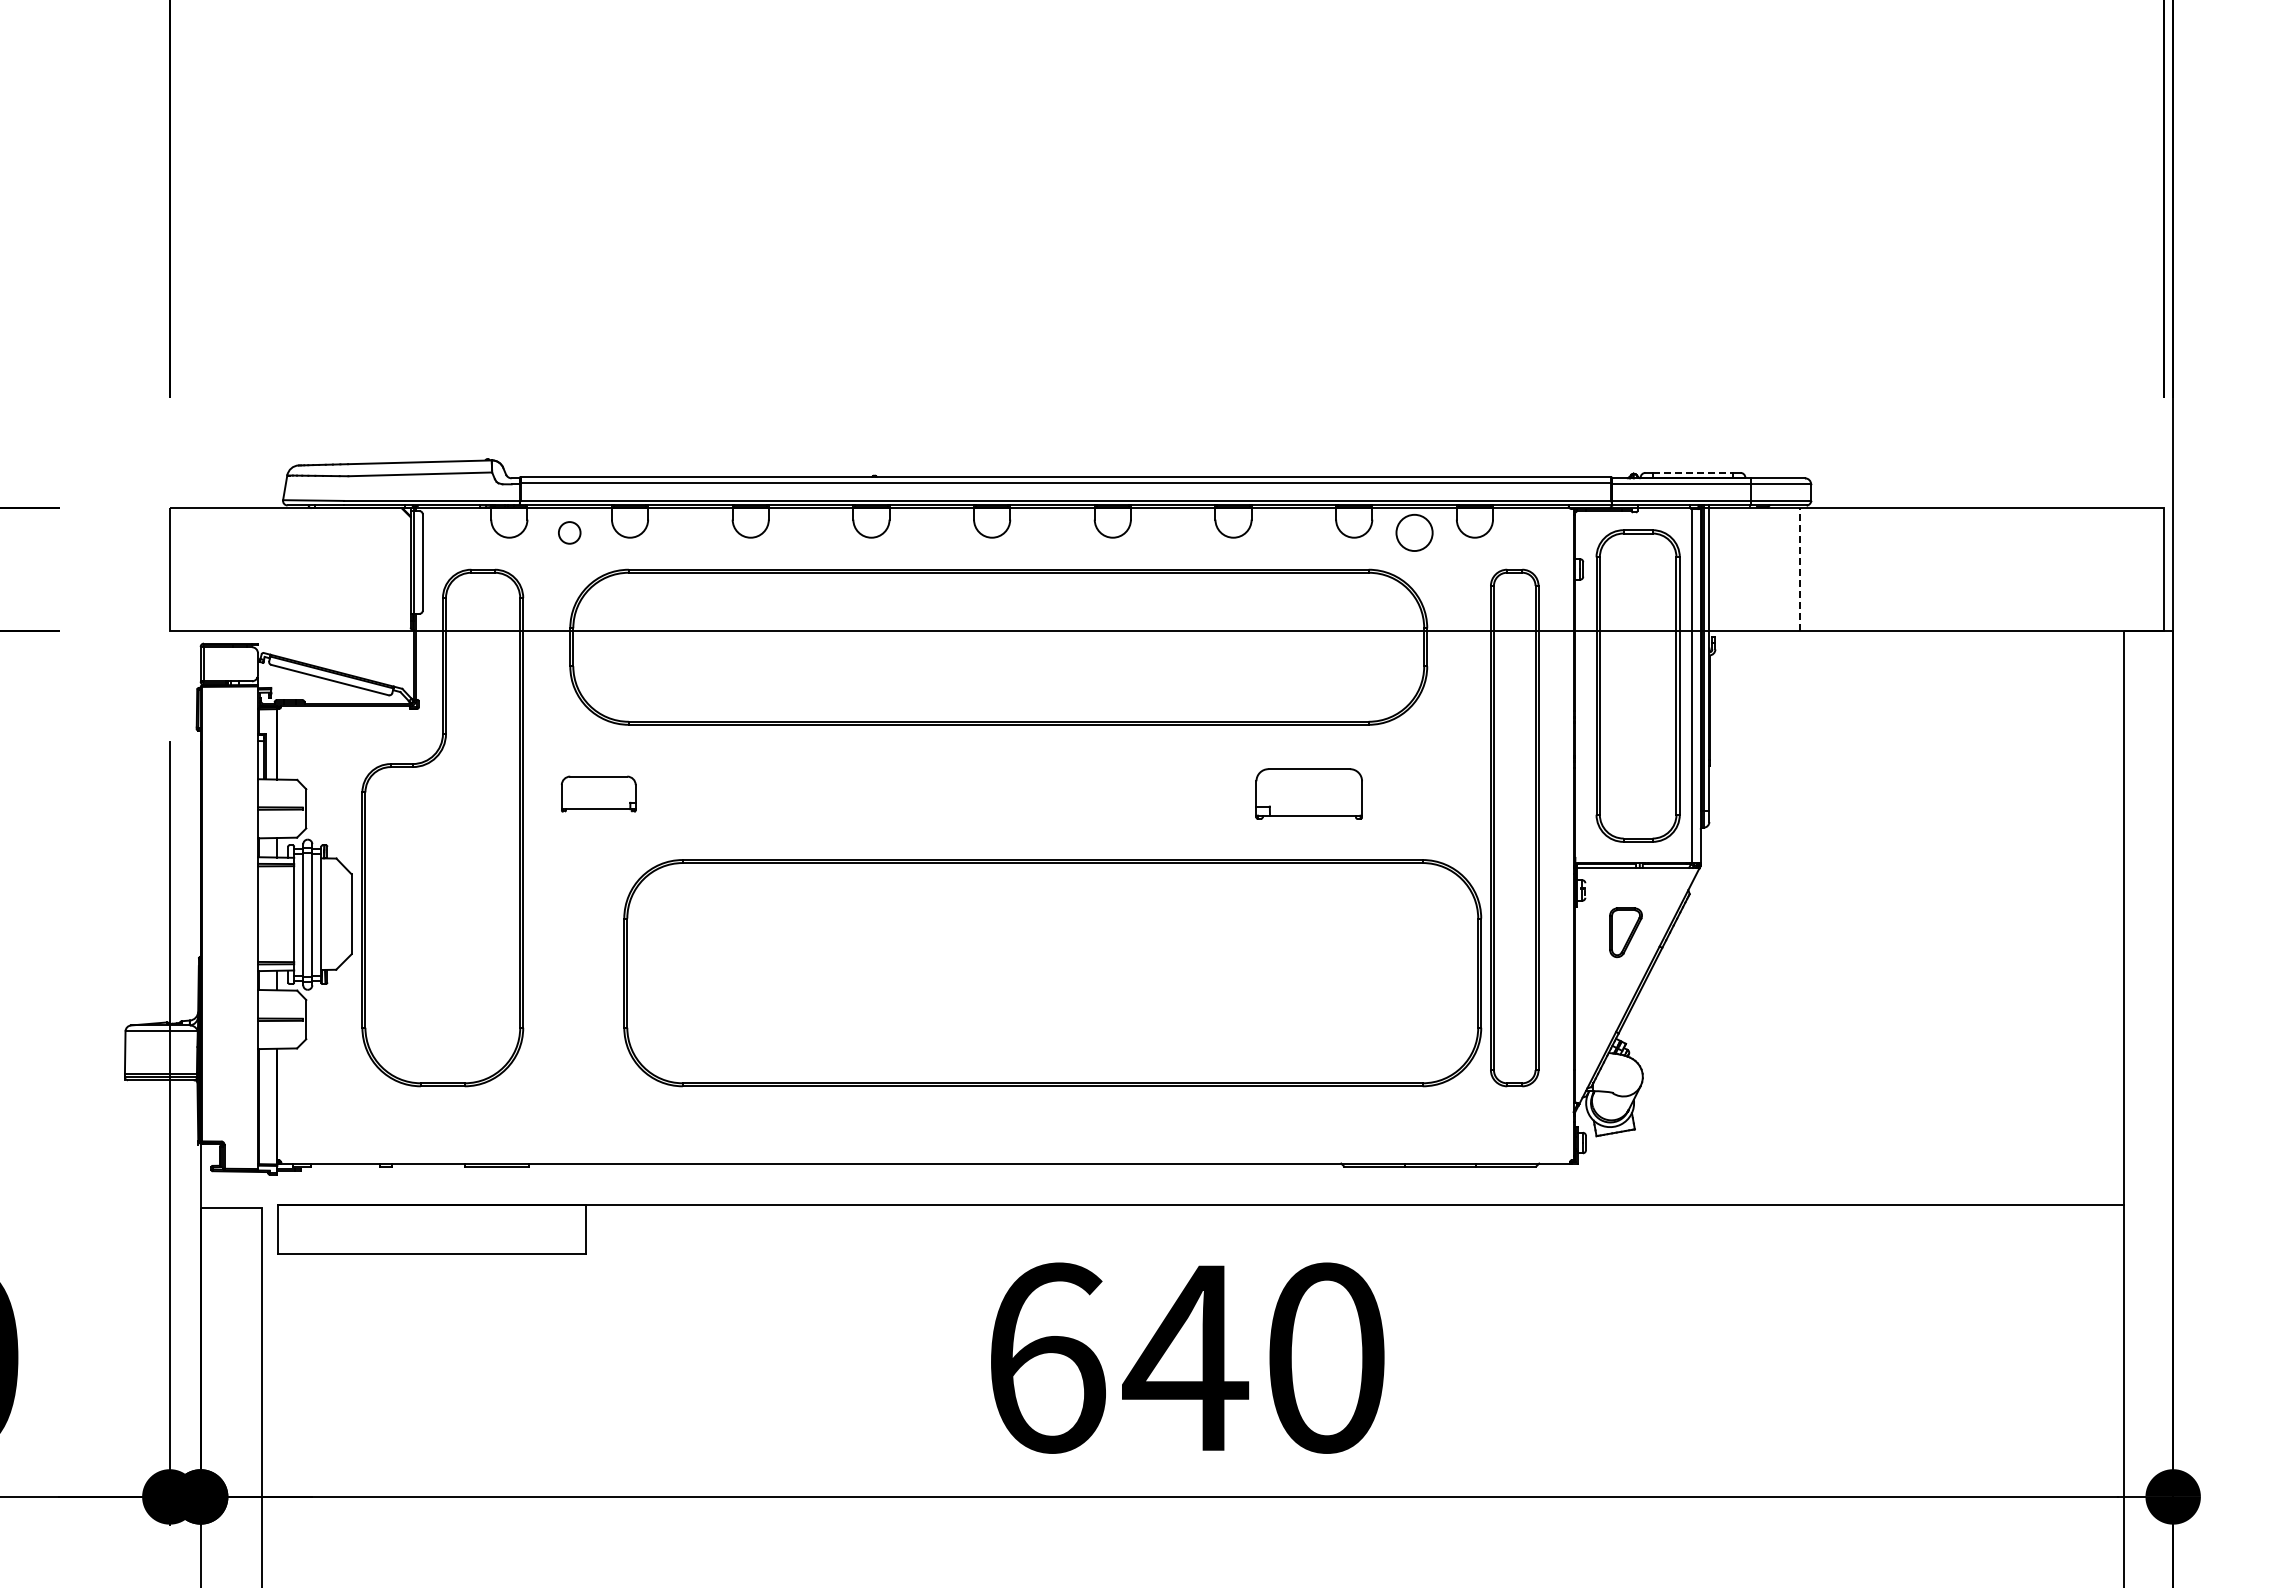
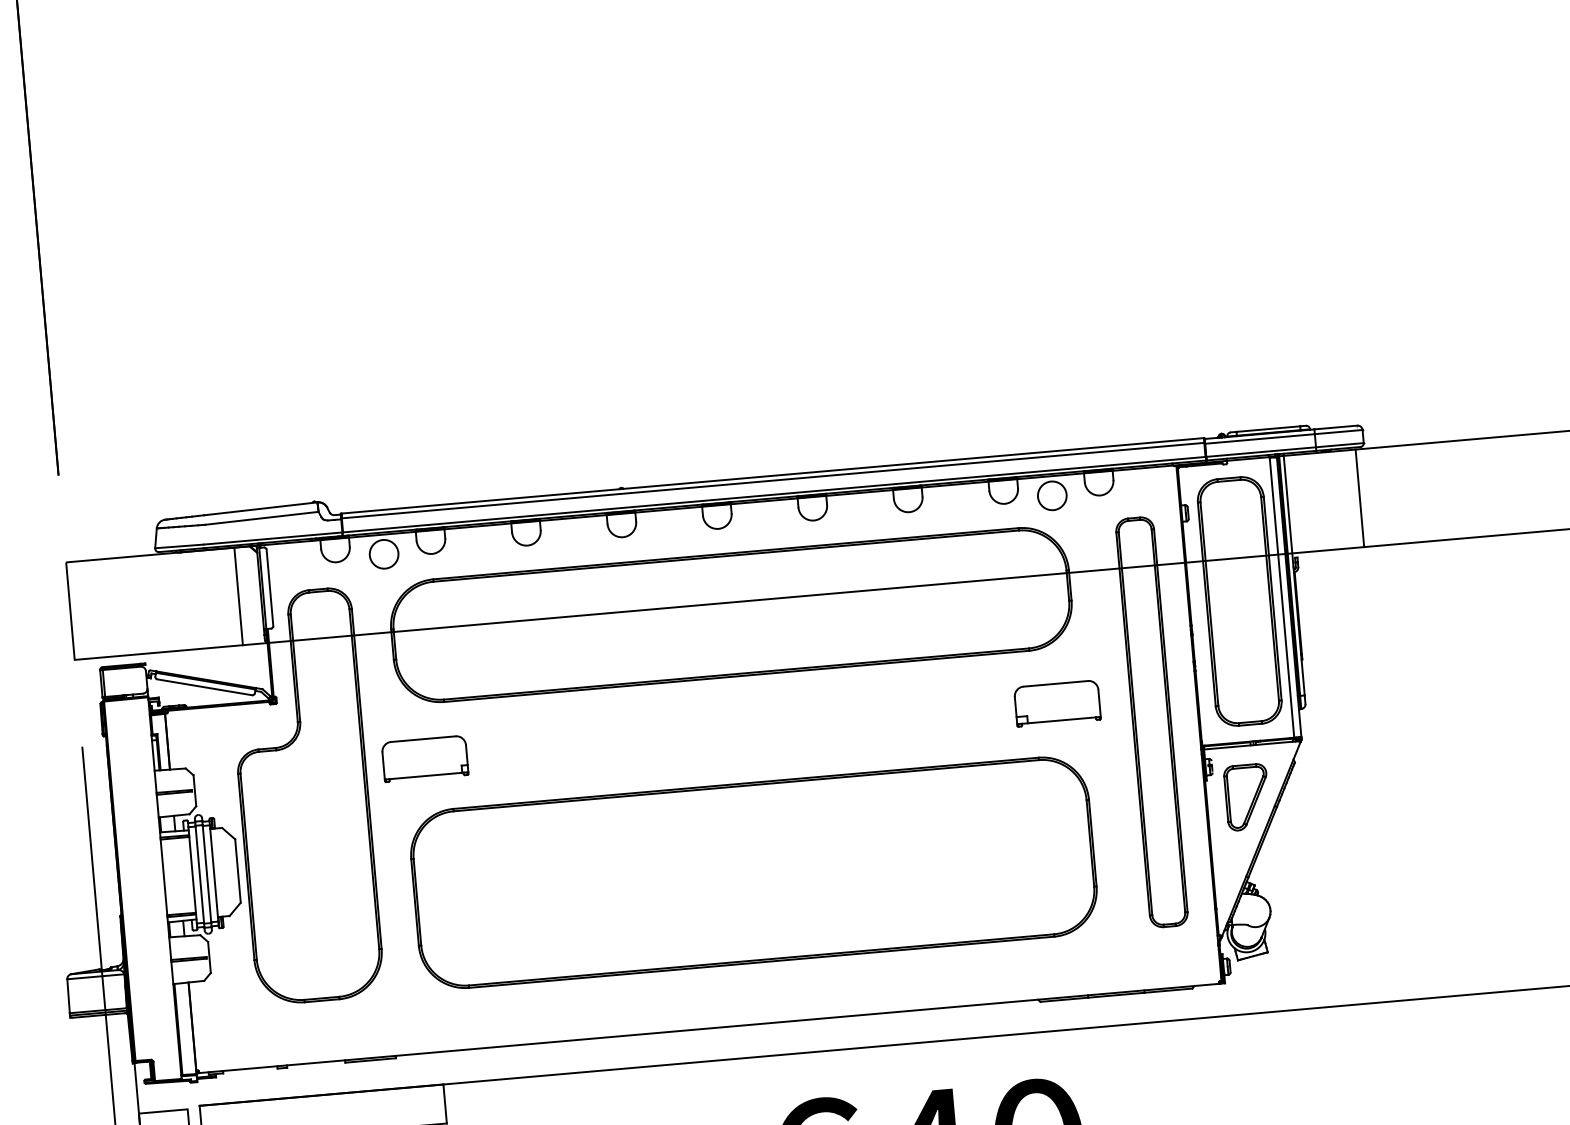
line: (1693, 472) -> (1268, 428), dashed -> solid
circle: (569, 532) -> (383, 553), size x1.67
line: (382, 569) -> (238, 596), added
line: (1800, 569) -> (1360, 498), dashed -> solid
part: (598, 793) -> (424, 758), size x1.43
part: (1308, 793) -> (1056, 703), moved
part: (1625, 932) -> (1246, 797), size x1.67
part: (1052, 973) -> (753, 873), moved

